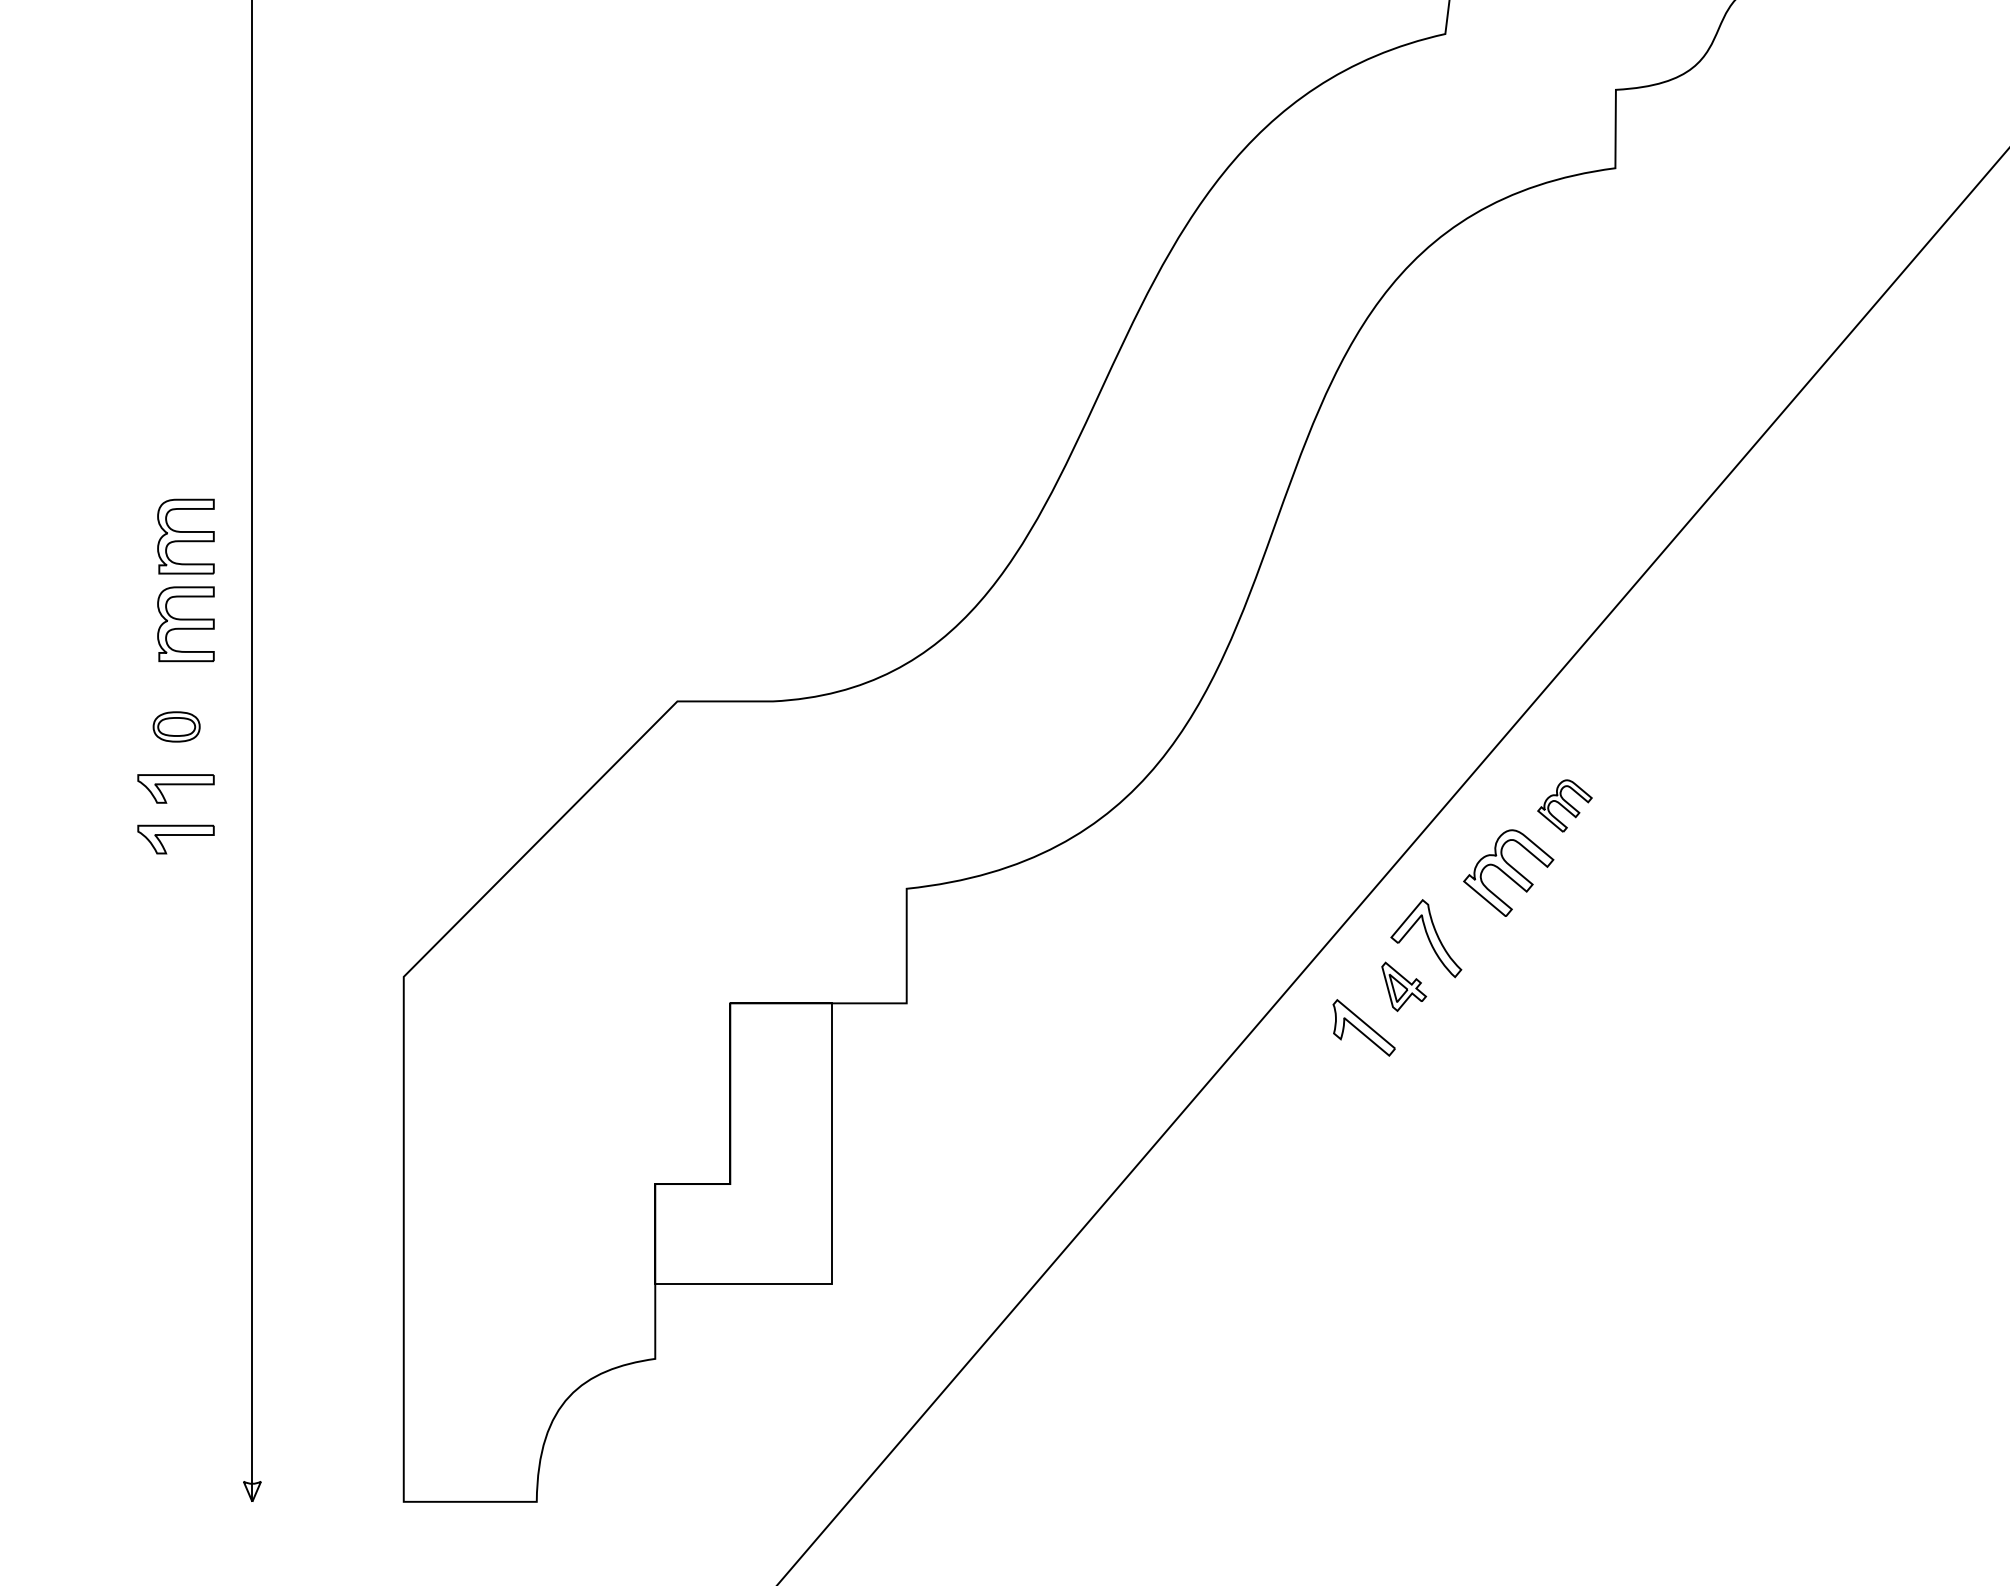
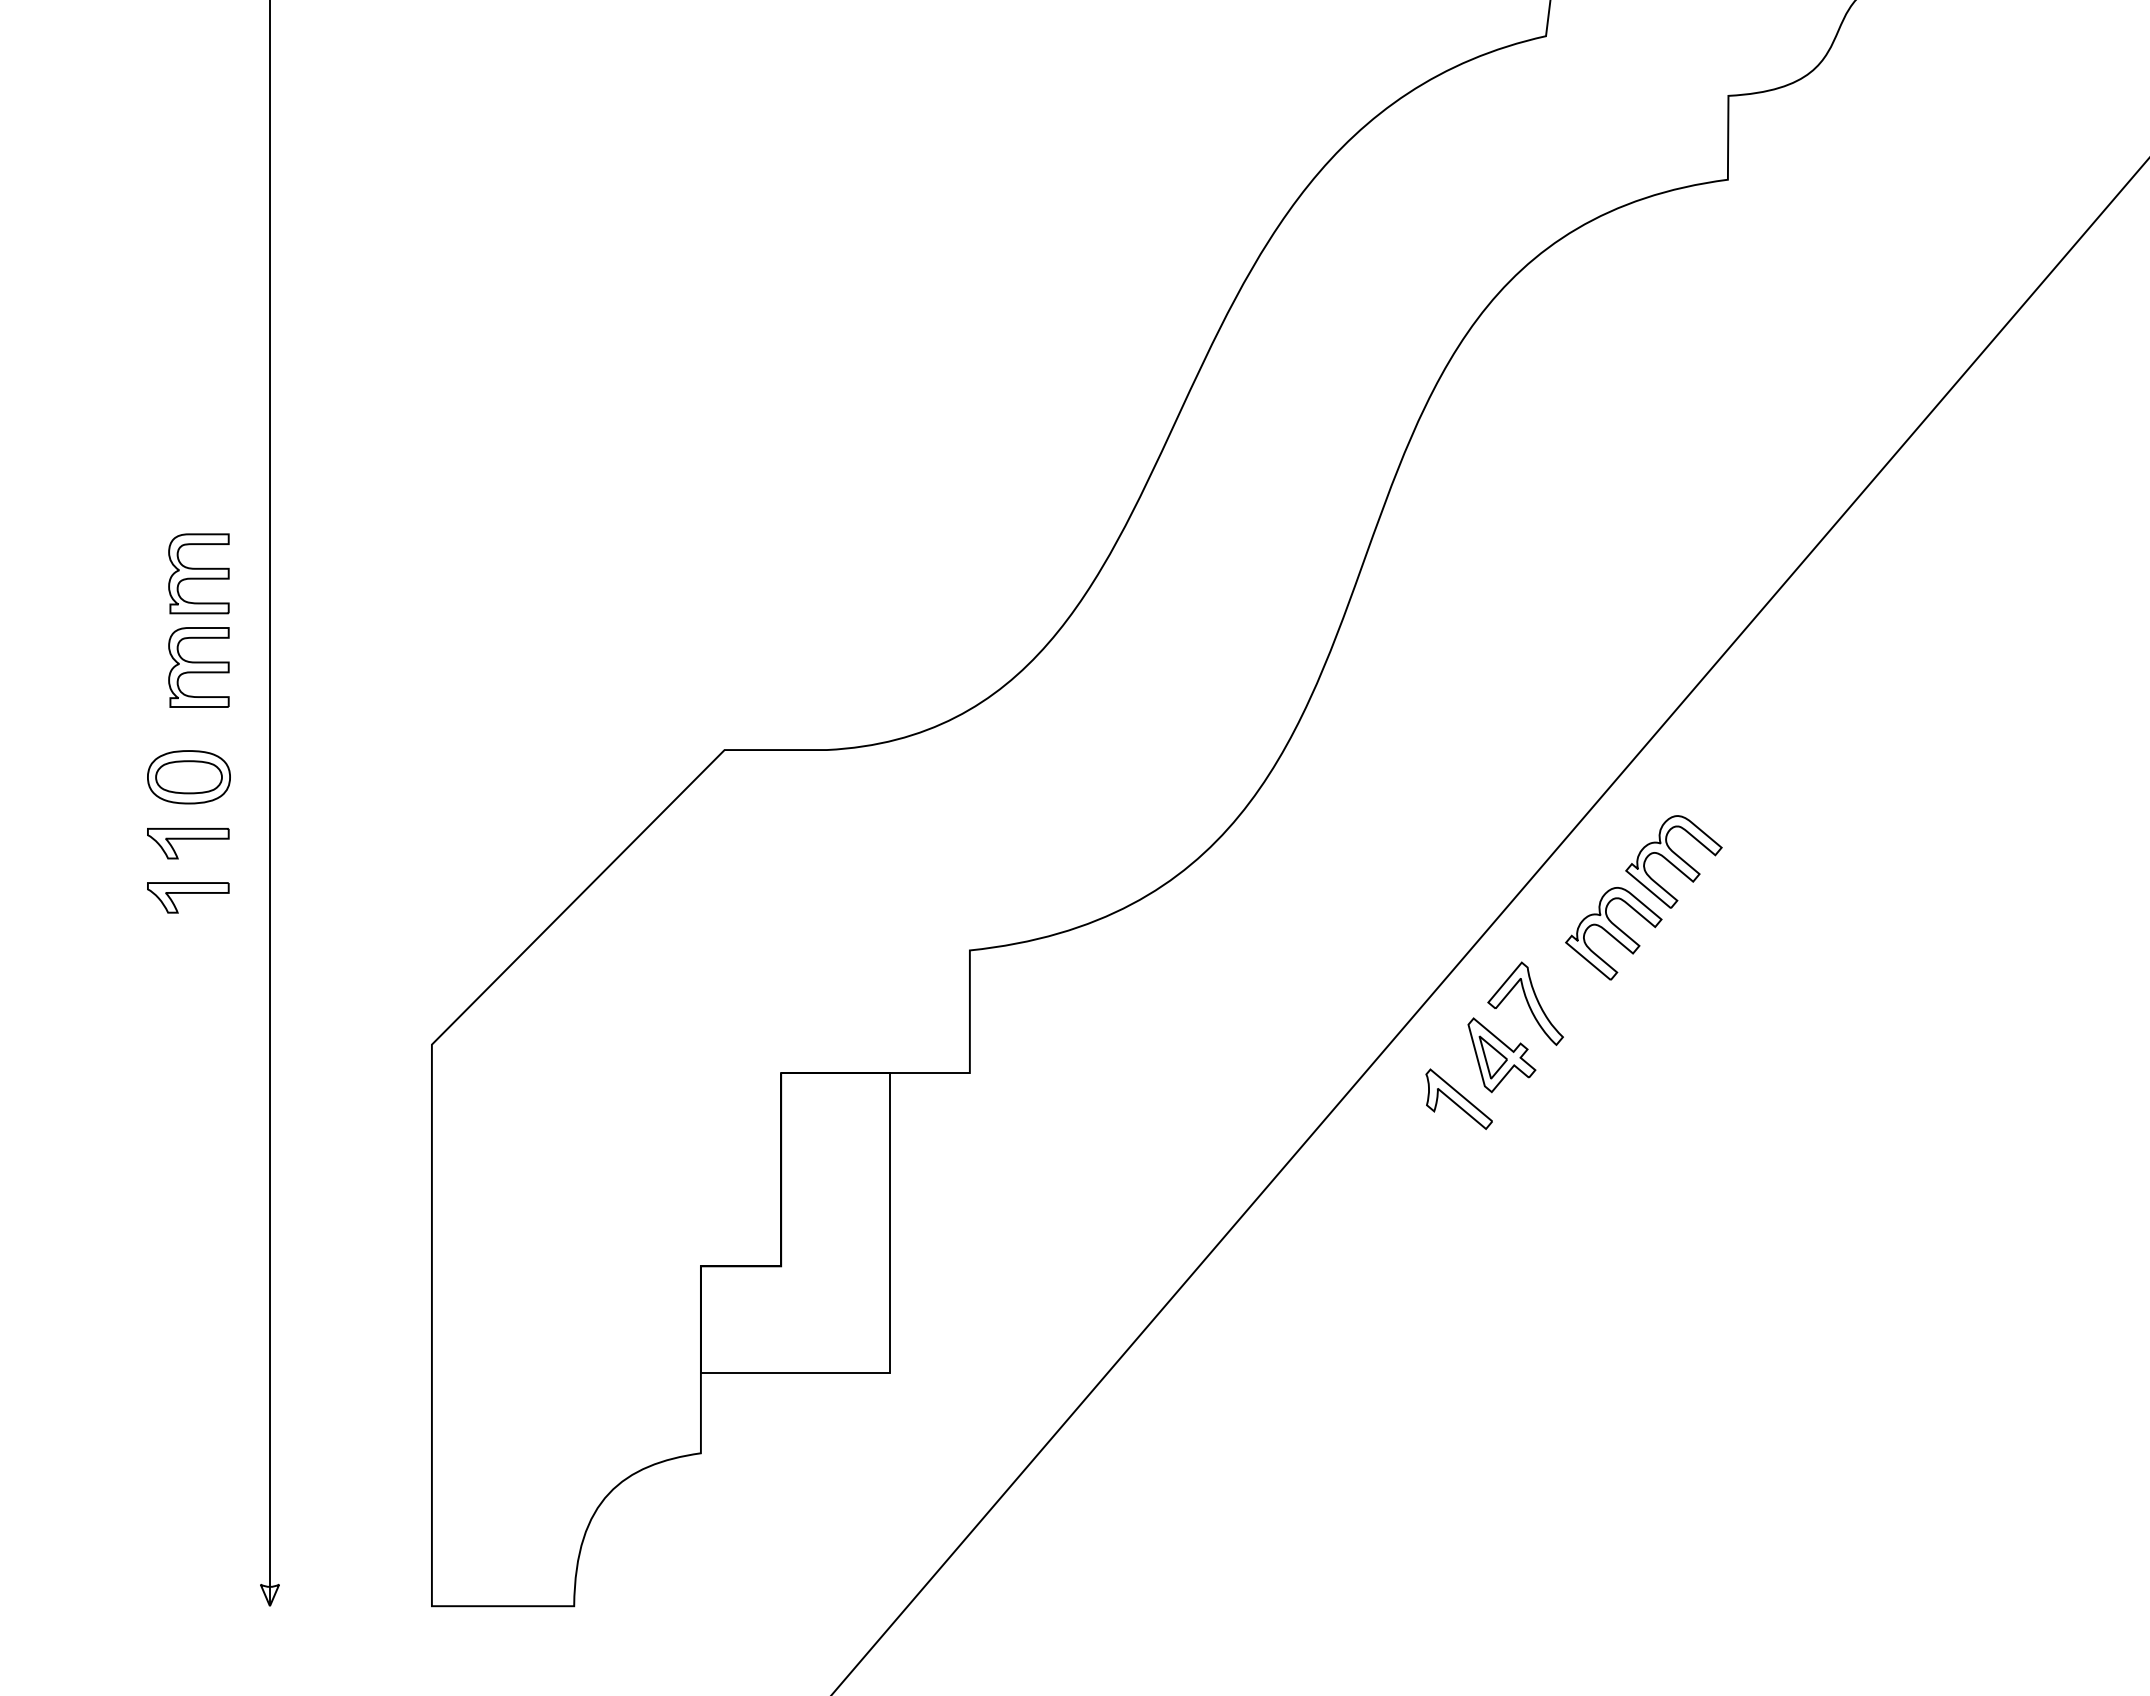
part: (176, 727) -> (188, 777), size x1.67
part: (1564, 805) -> (1673, 861), size x1.67
part: (1403, 986) -> (1501, 1055), size x1.43

